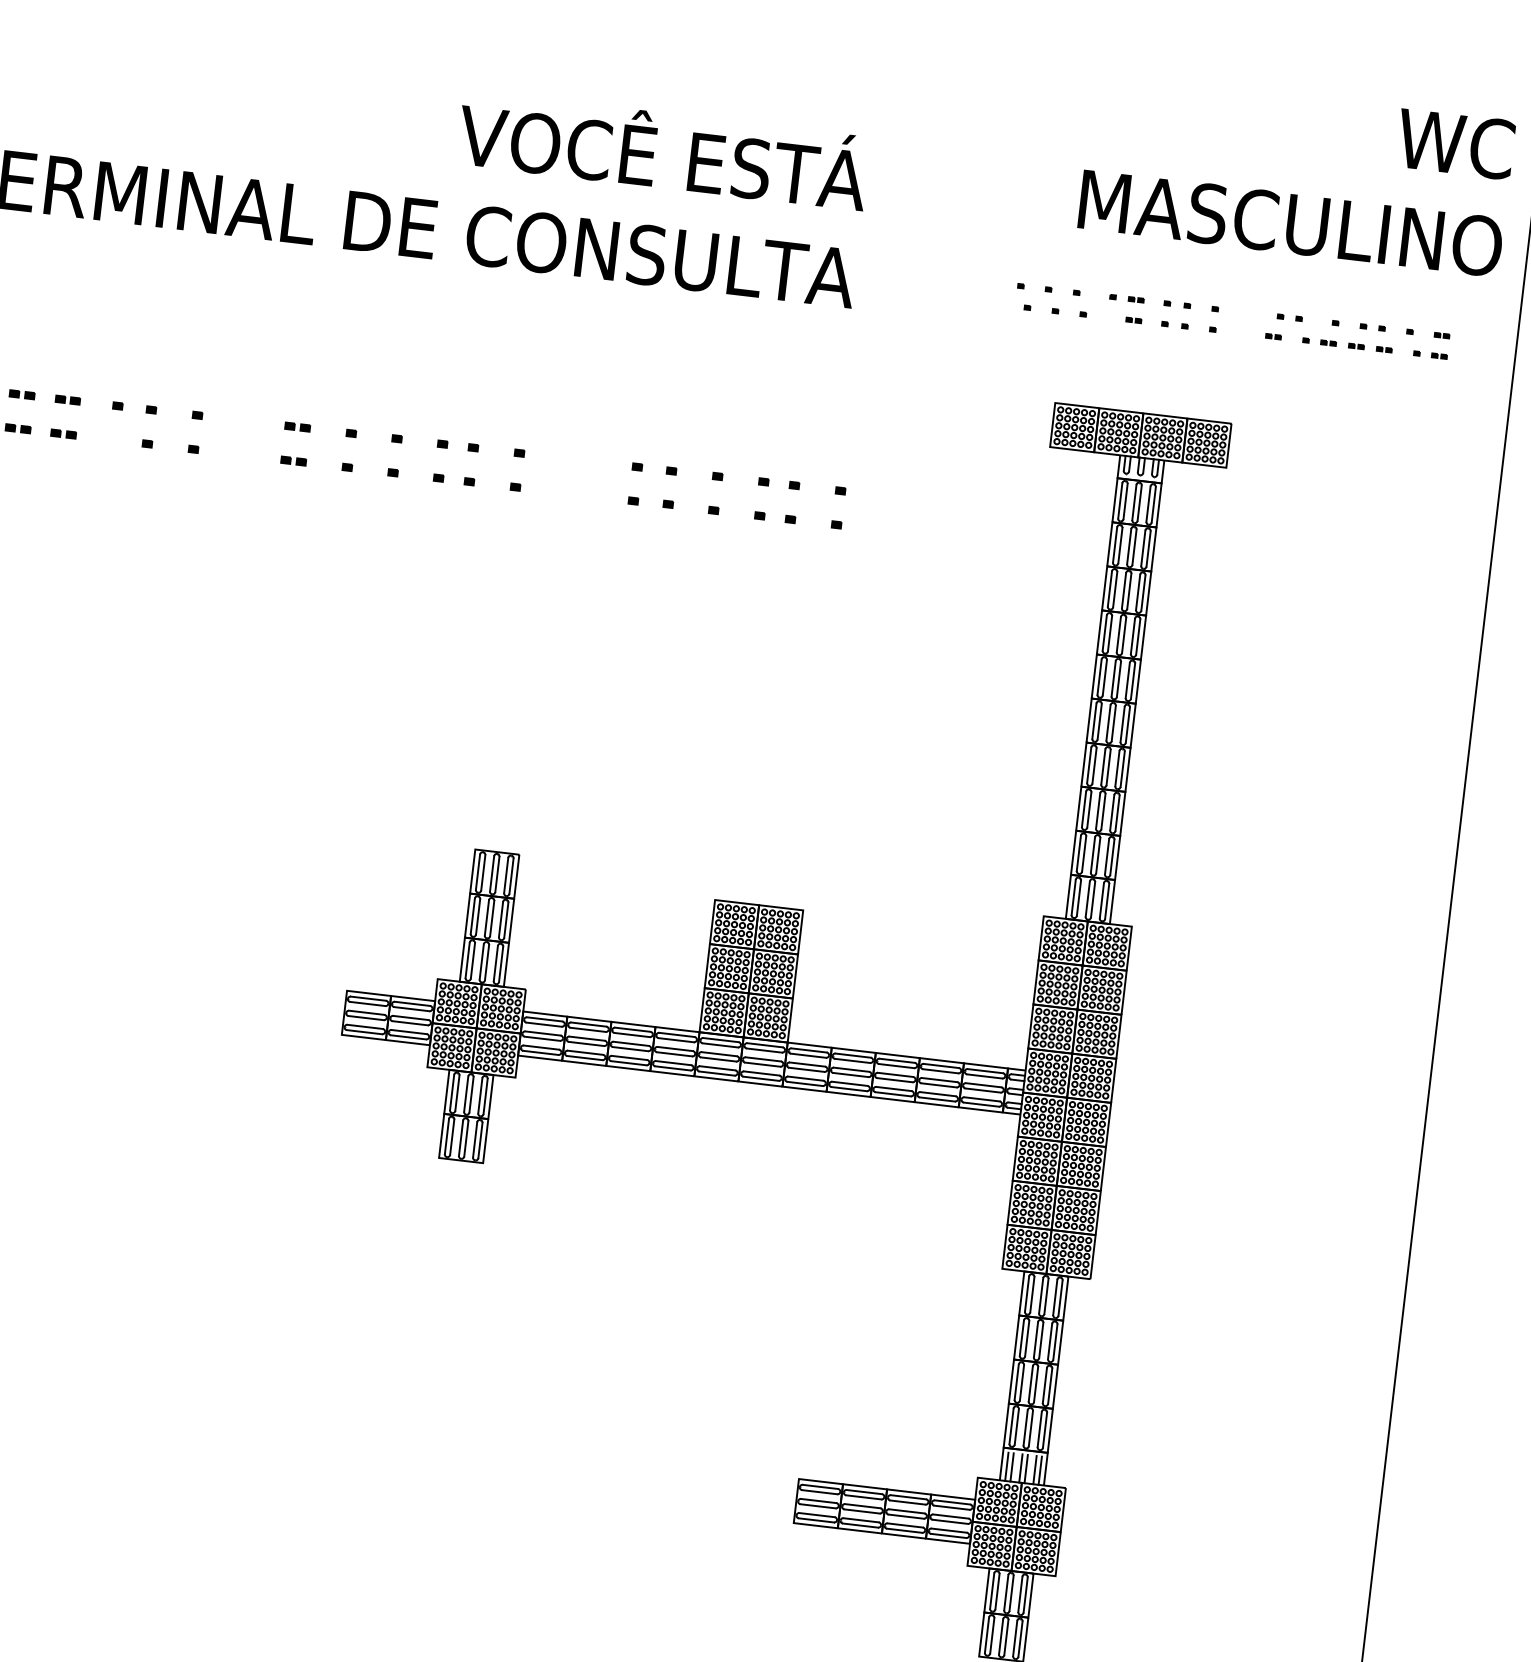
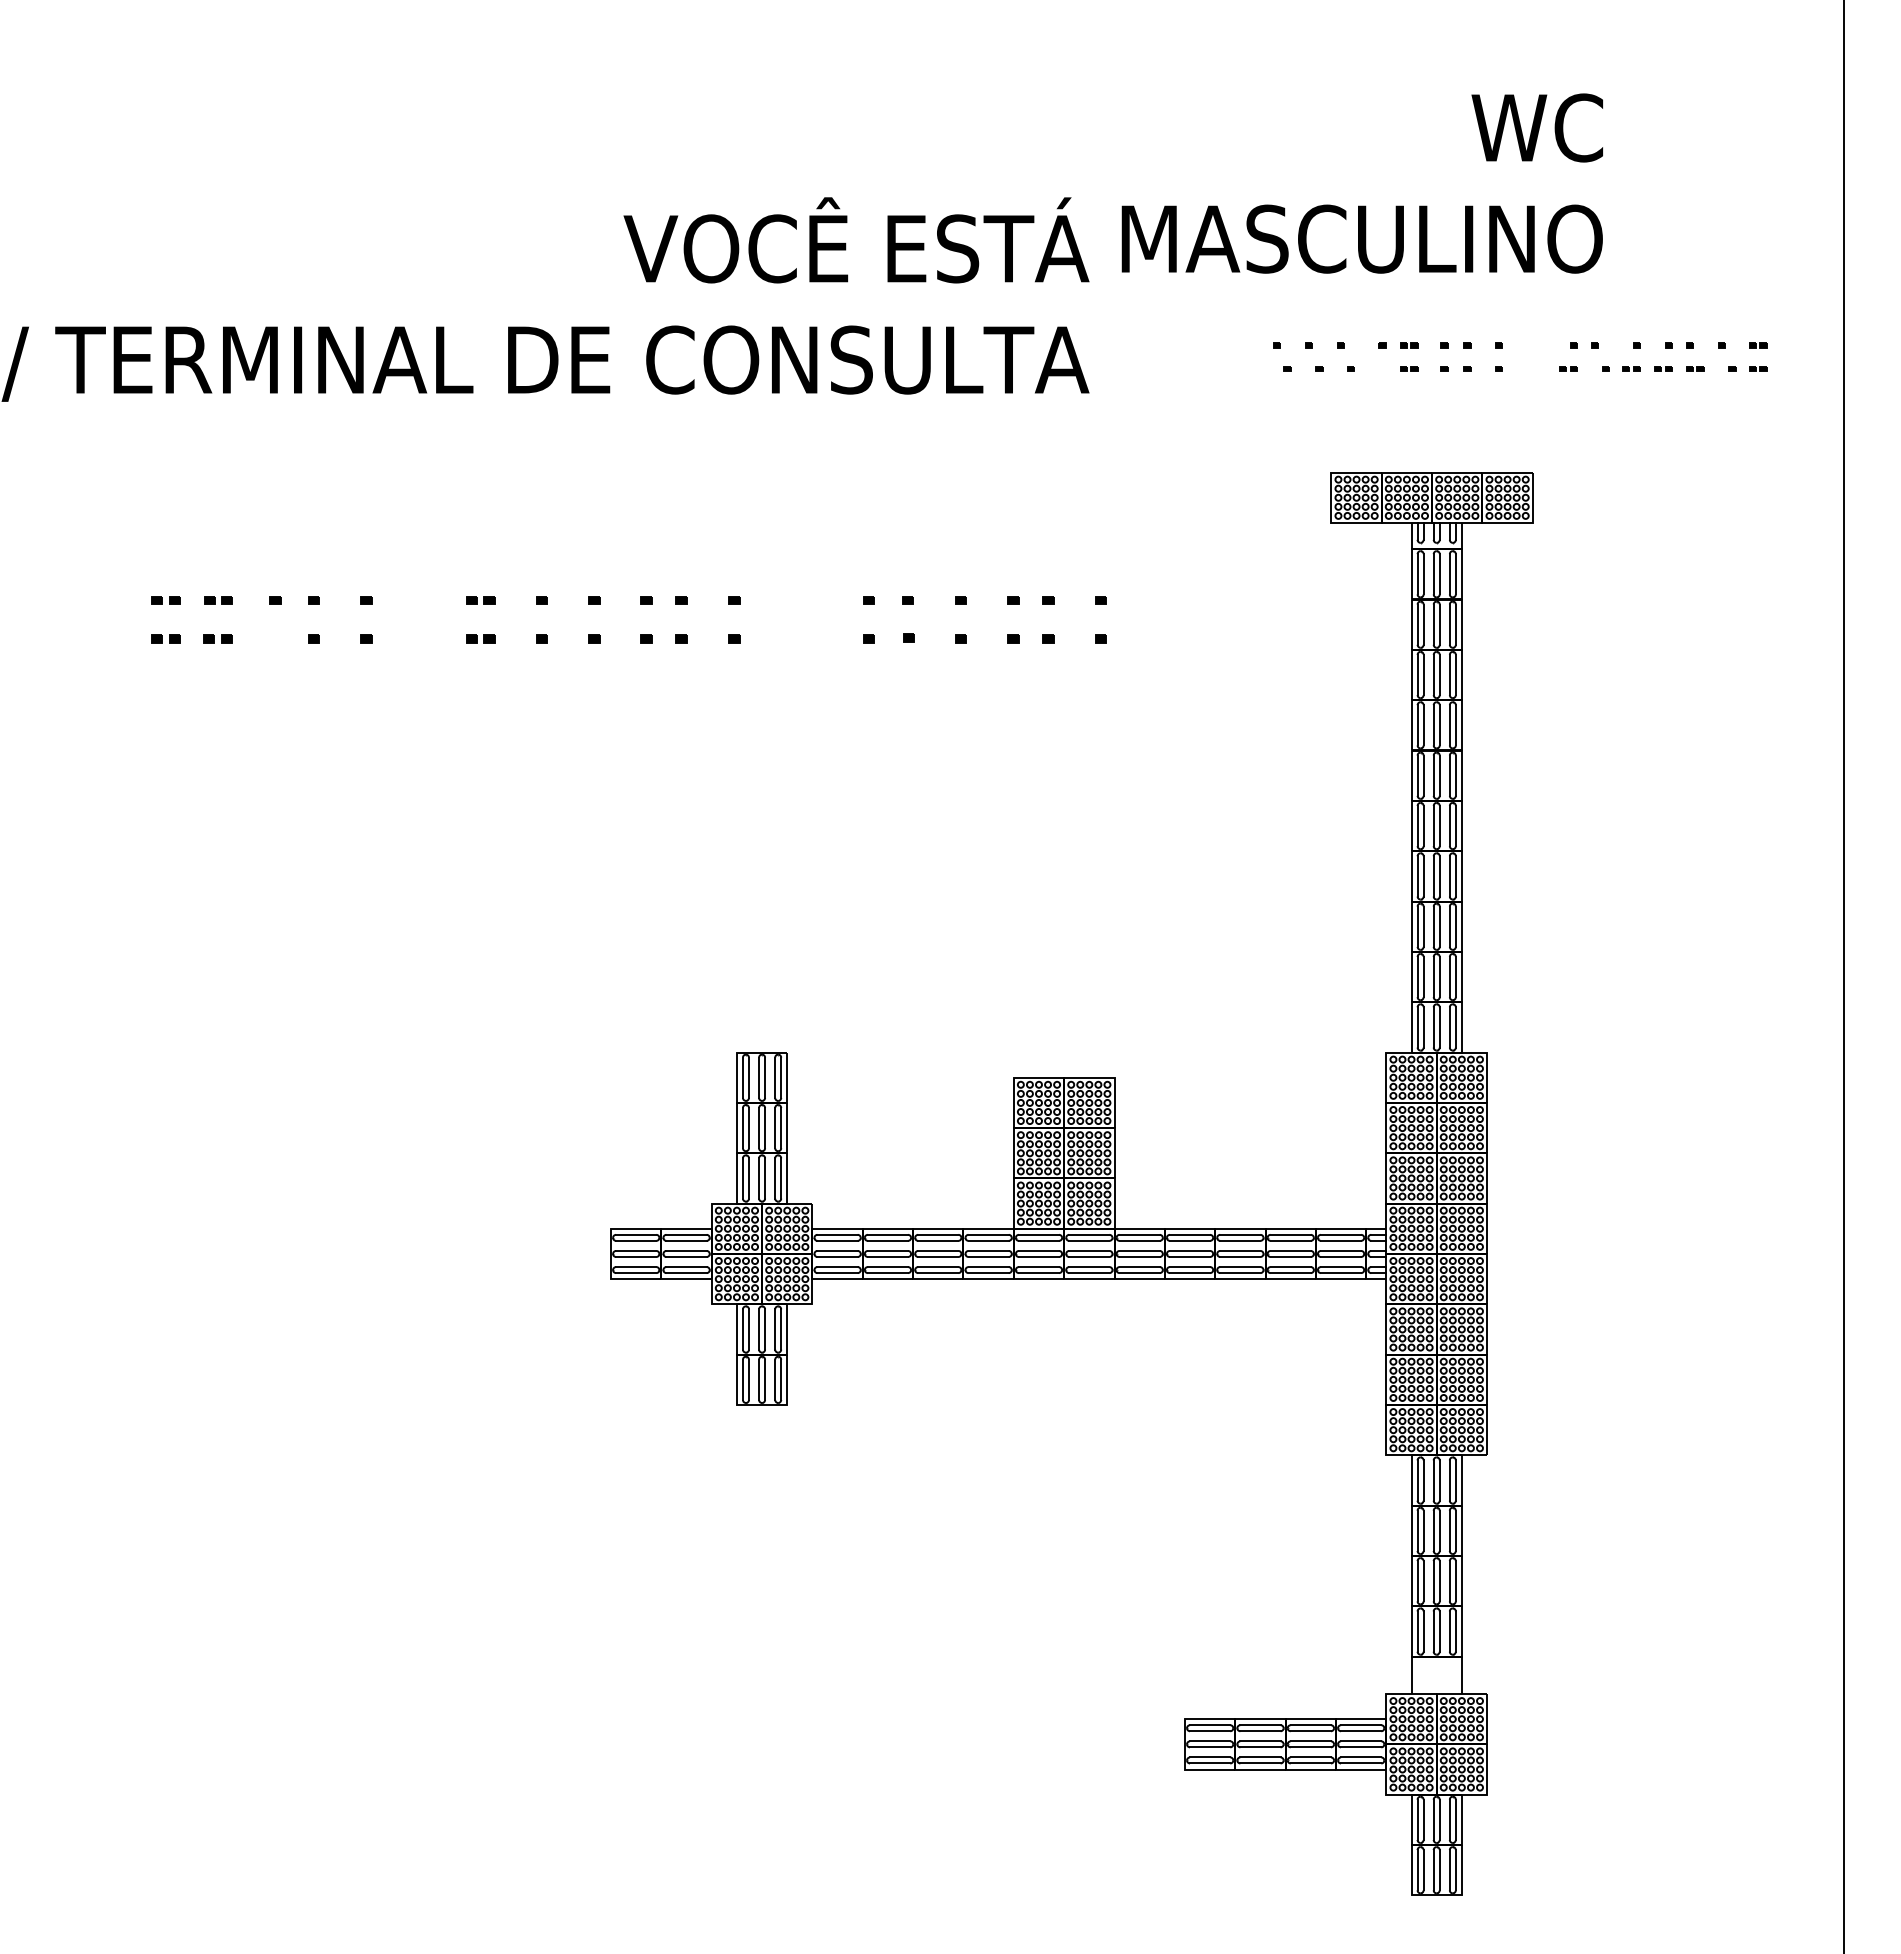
text: (1296, 174) -> (1361, 183), moved
line: (1006, 1466) -> (1417, 1677), removed
line: (1012, 1467) -> (1423, 1677), removed
line: (1020, 1468) -> (1433, 1677), removed
line: (1026, 1468) -> (1439, 1677), removed
line: (1034, 1469) -> (1449, 1677), removed
line: (1040, 1470) -> (1455, 1677), removed

